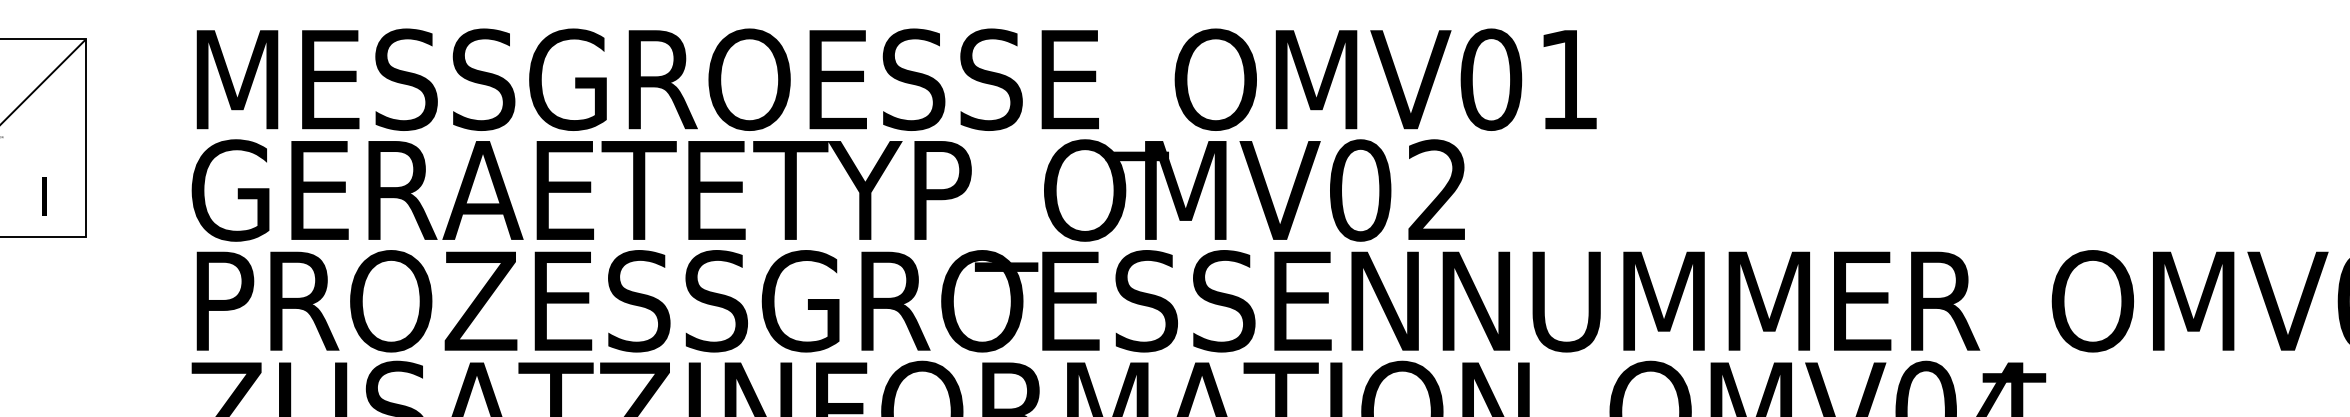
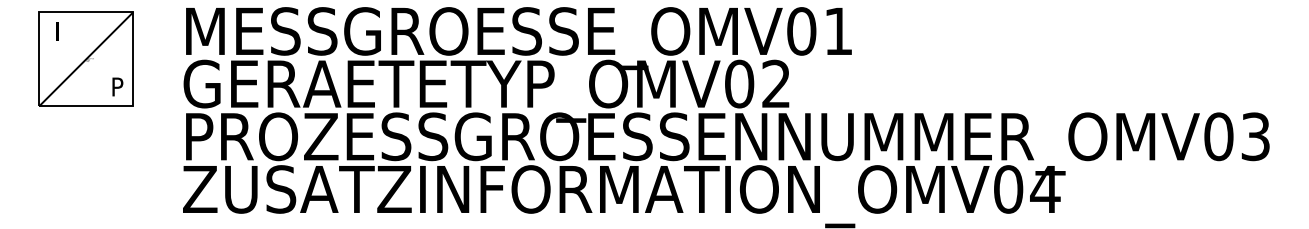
text: (52, 195) -> (117, 86), I -> P

